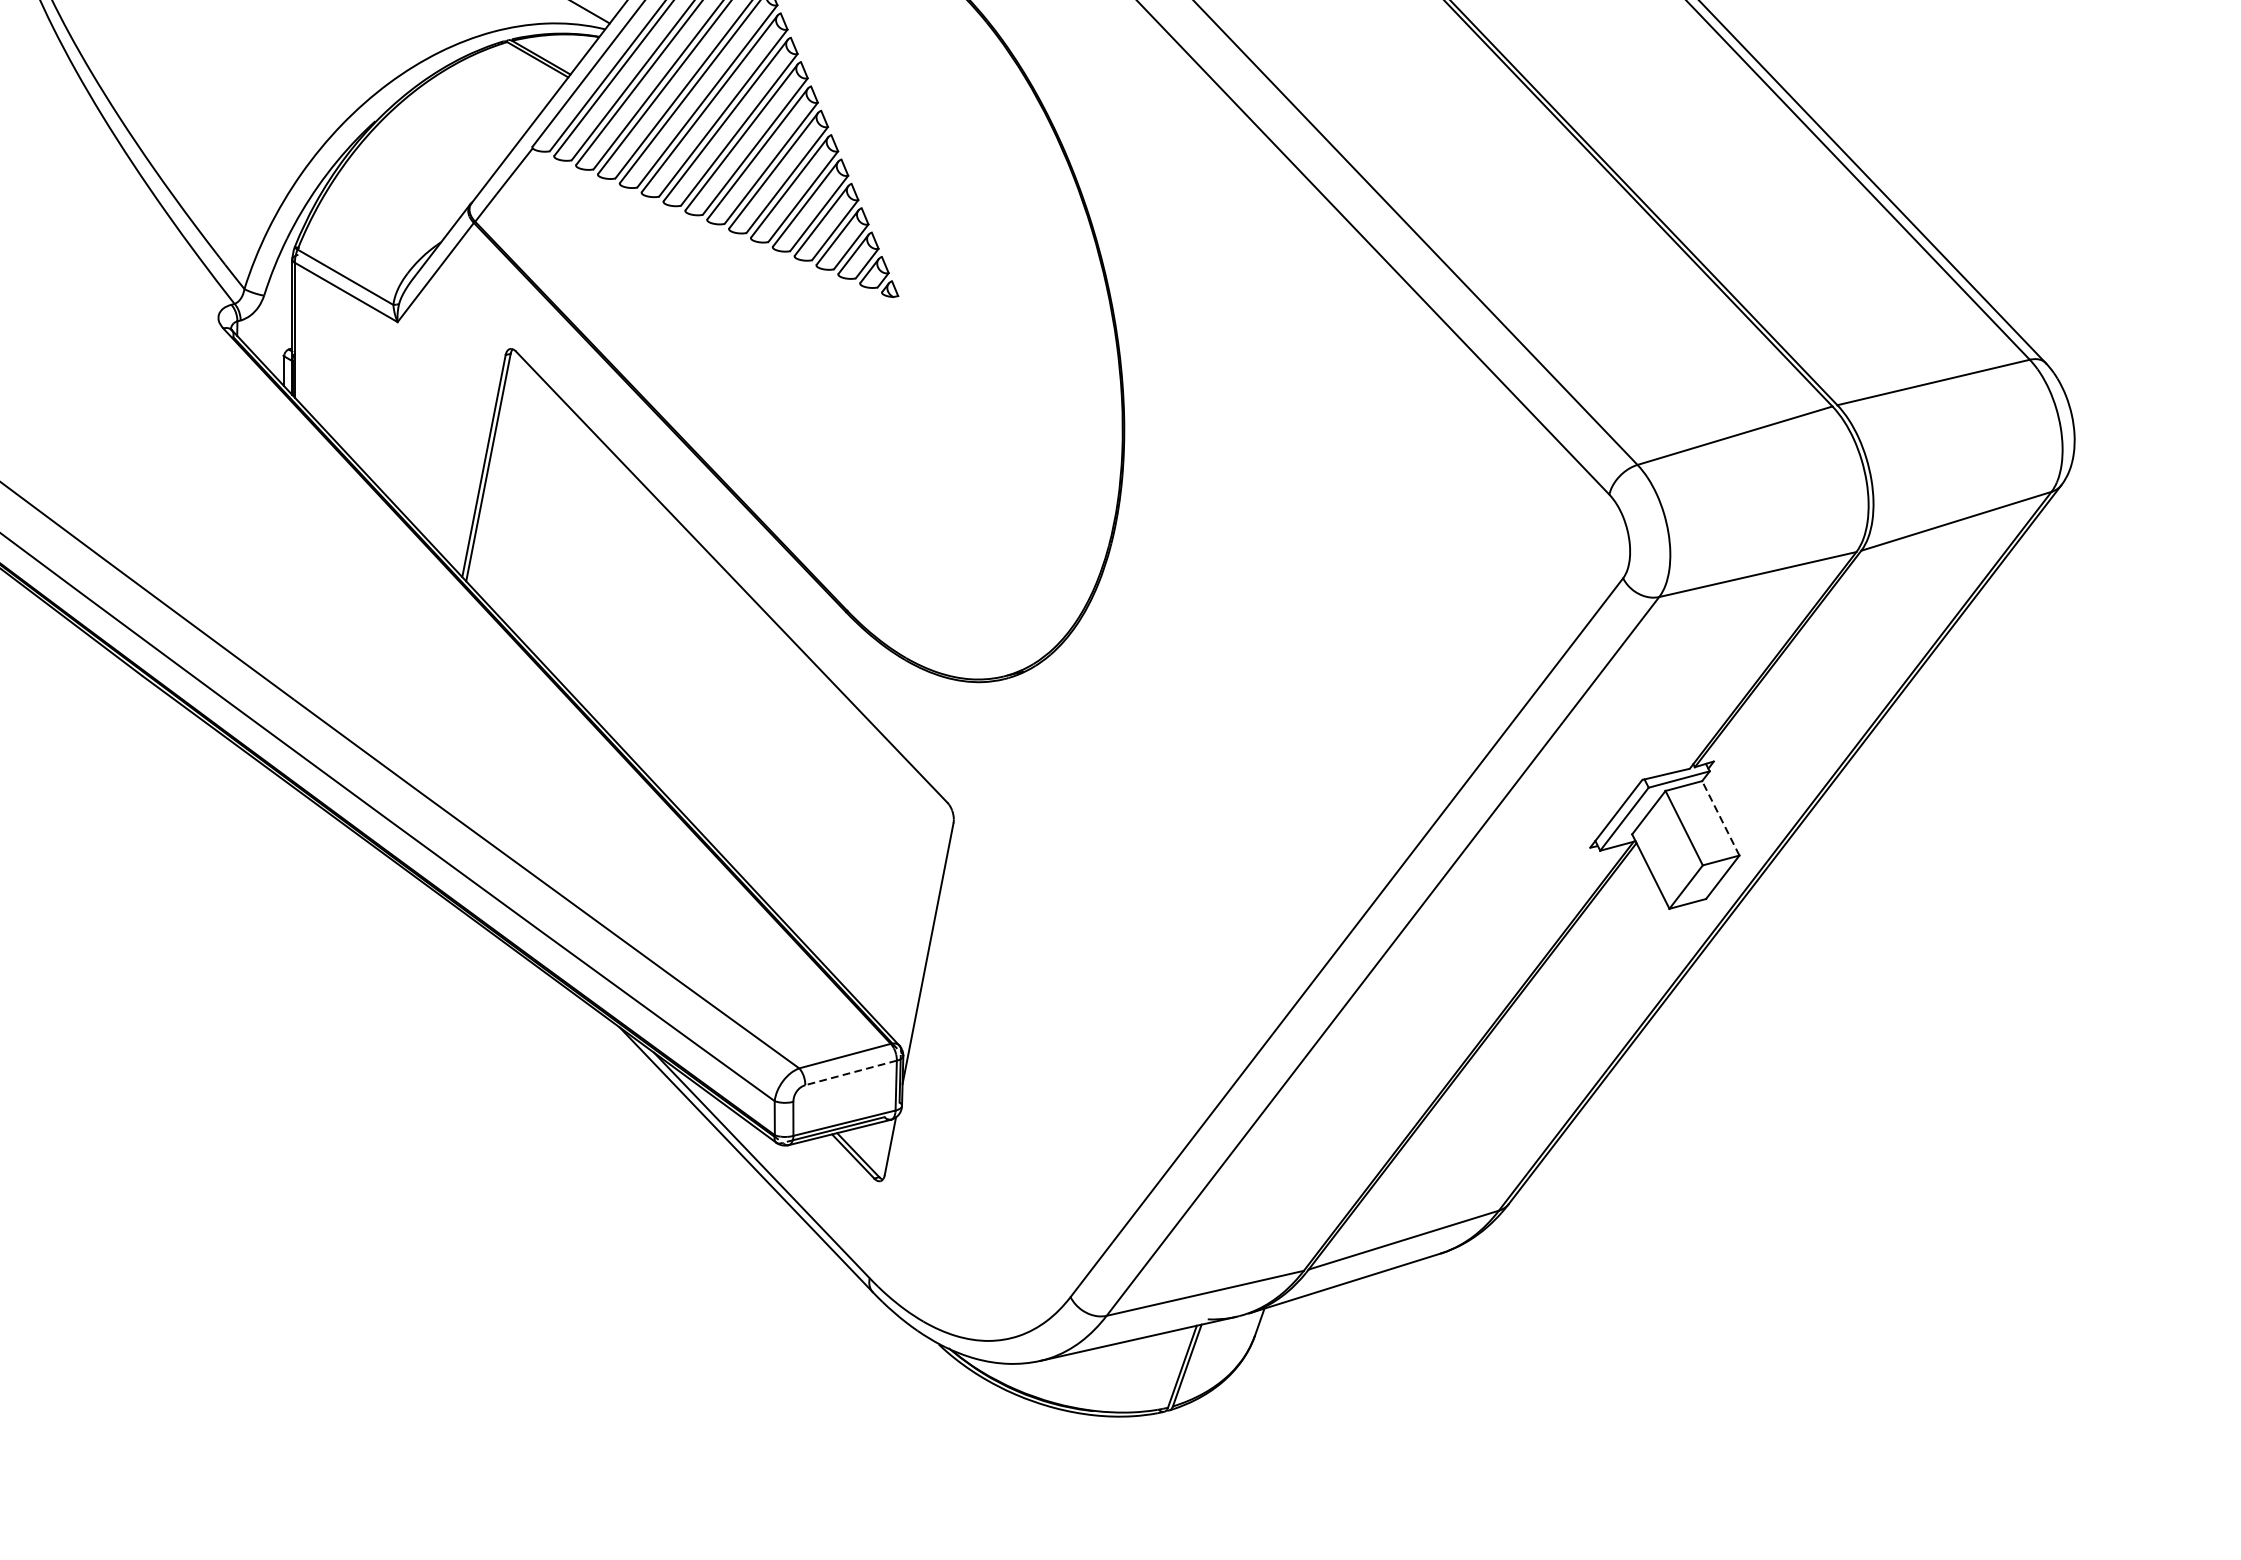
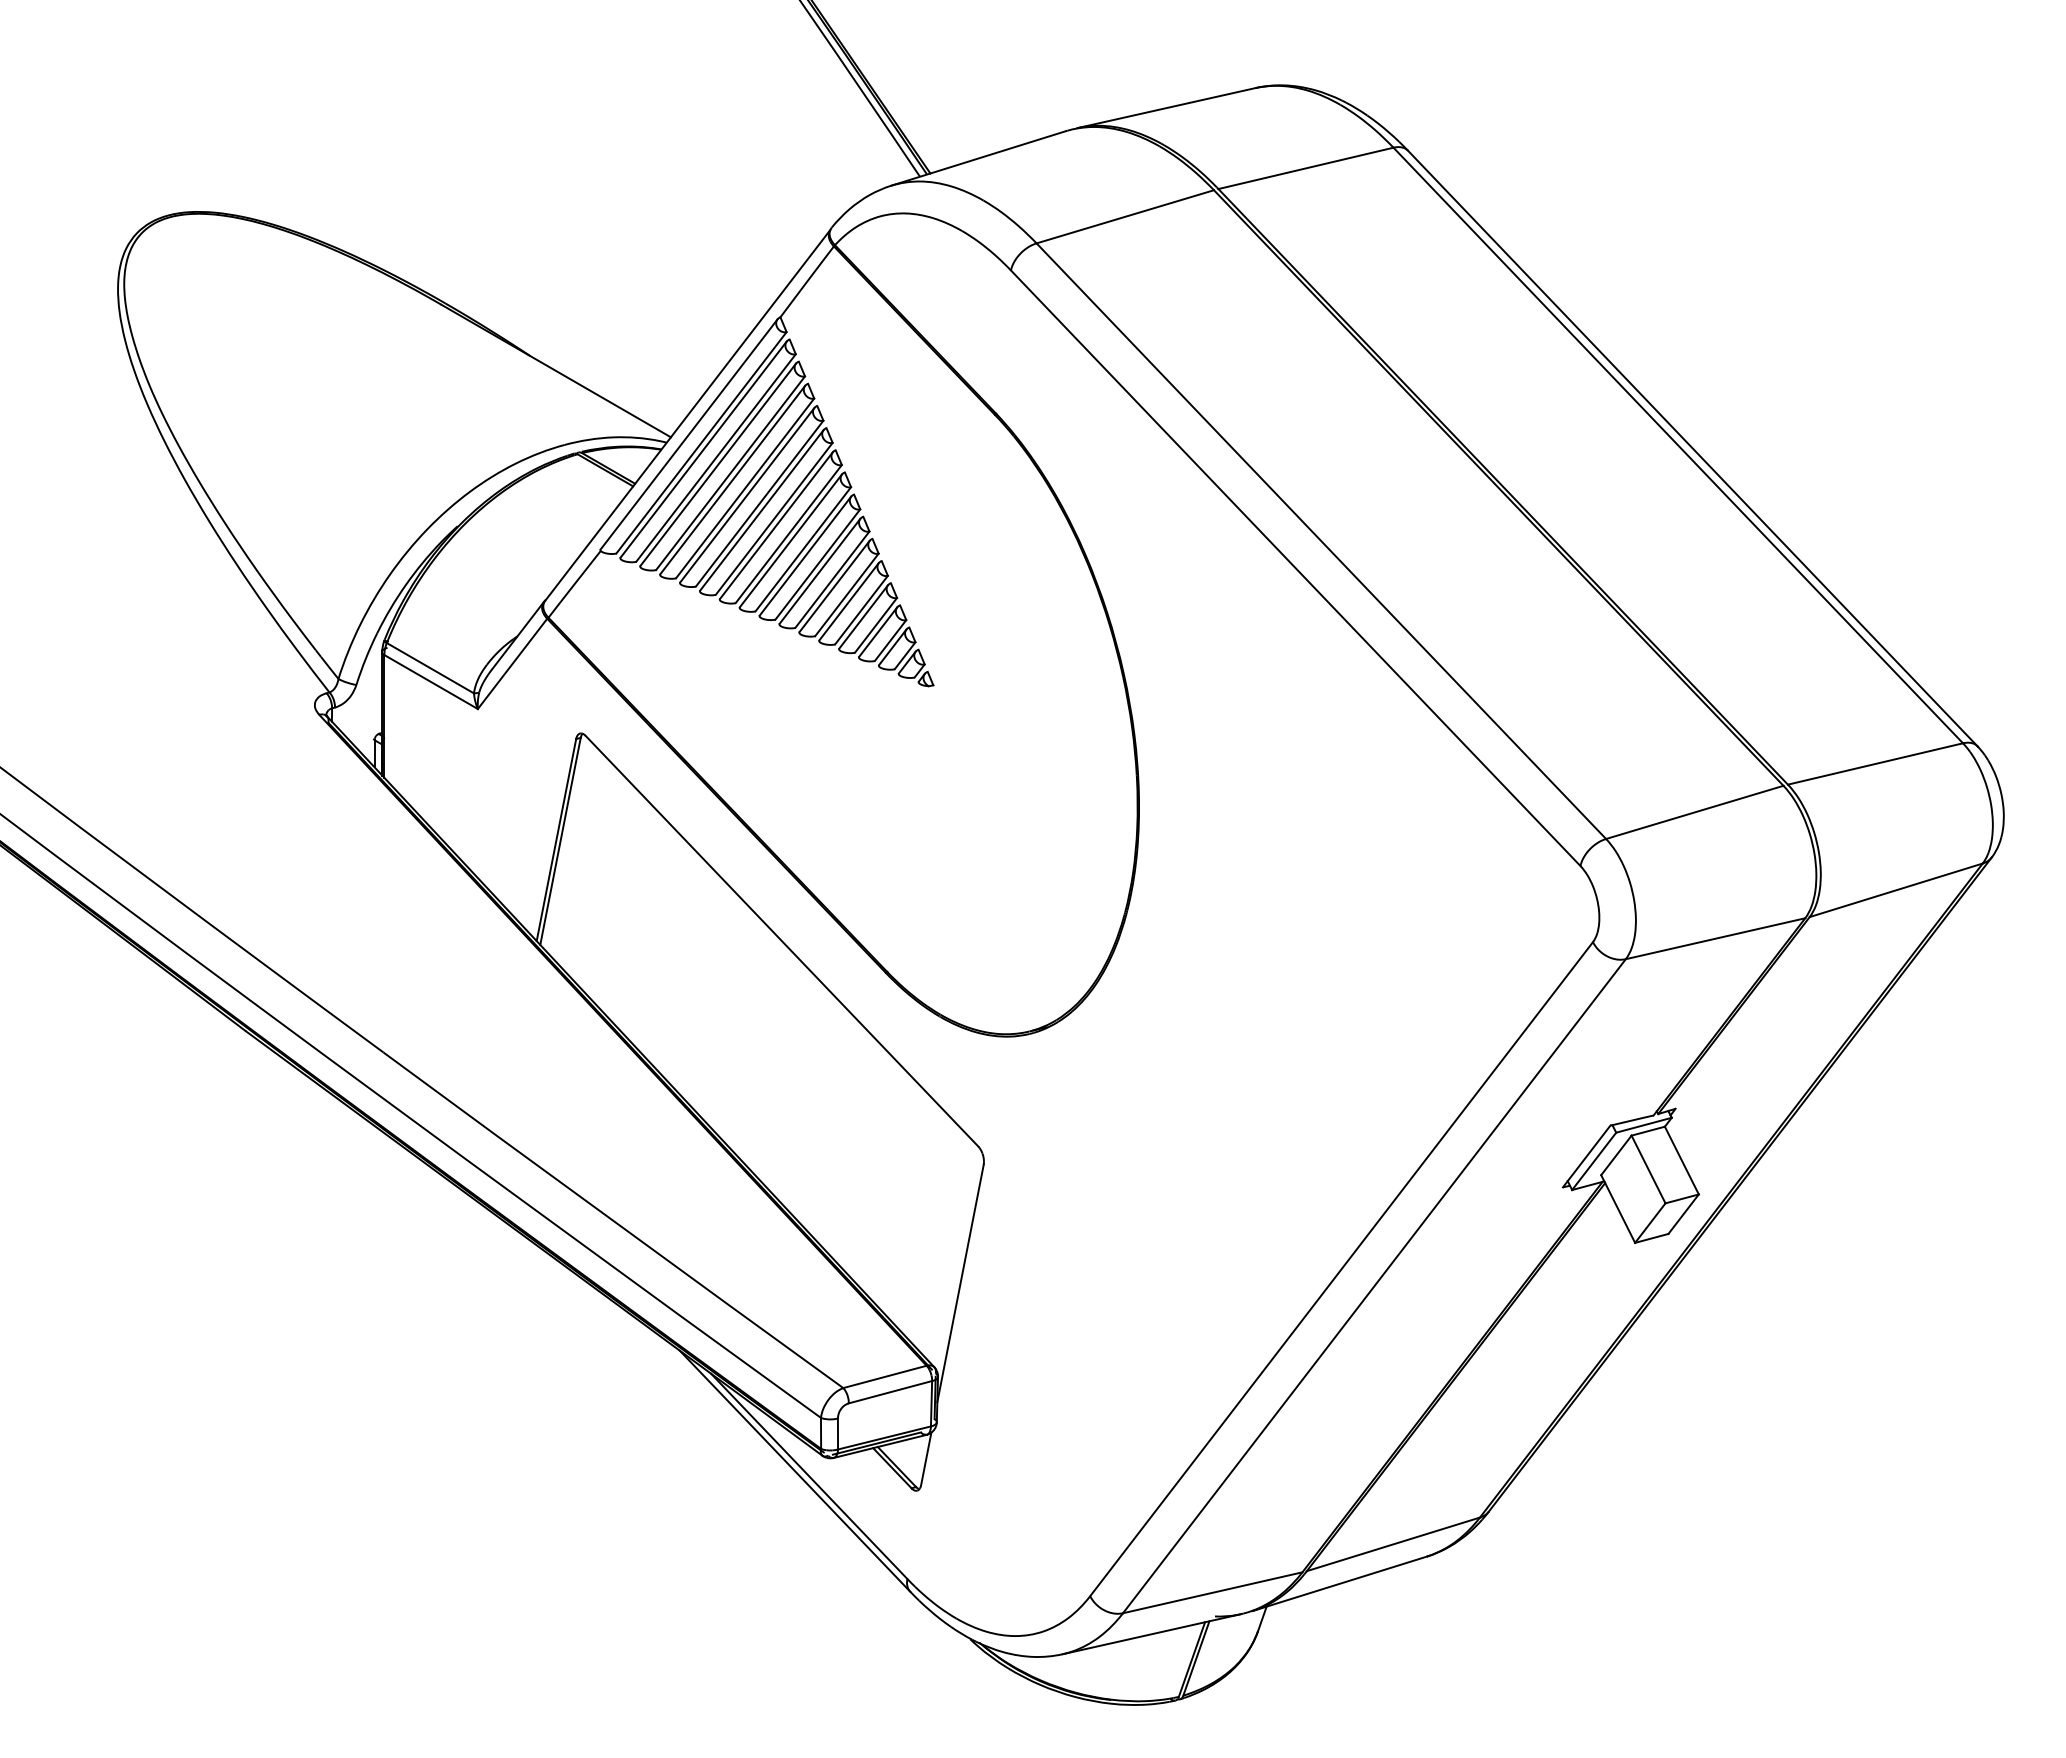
line: (1720, 818) -> (1681, 1160), dashed -> solid
line: (851, 1073) -> (890, 1392), dashed -> solid

